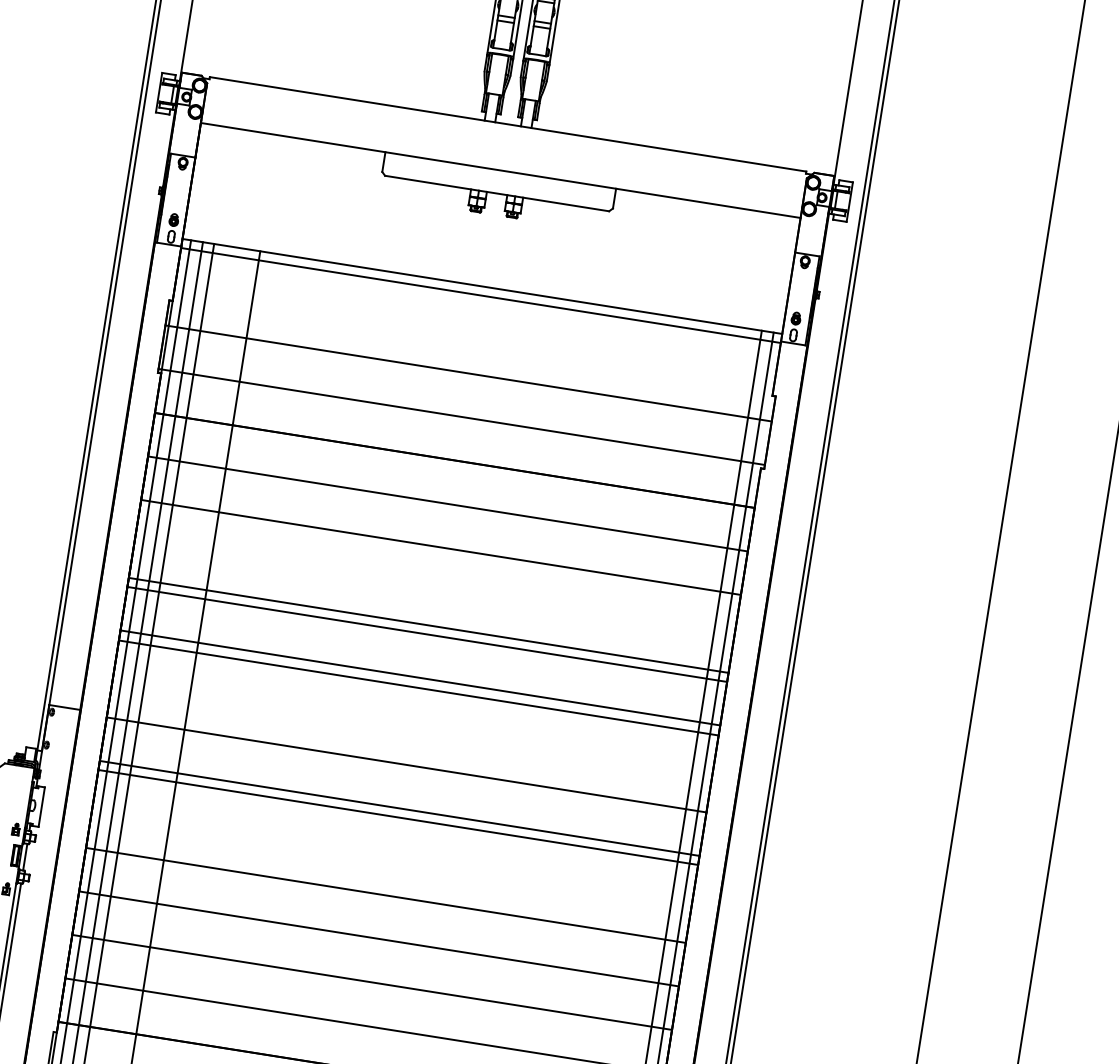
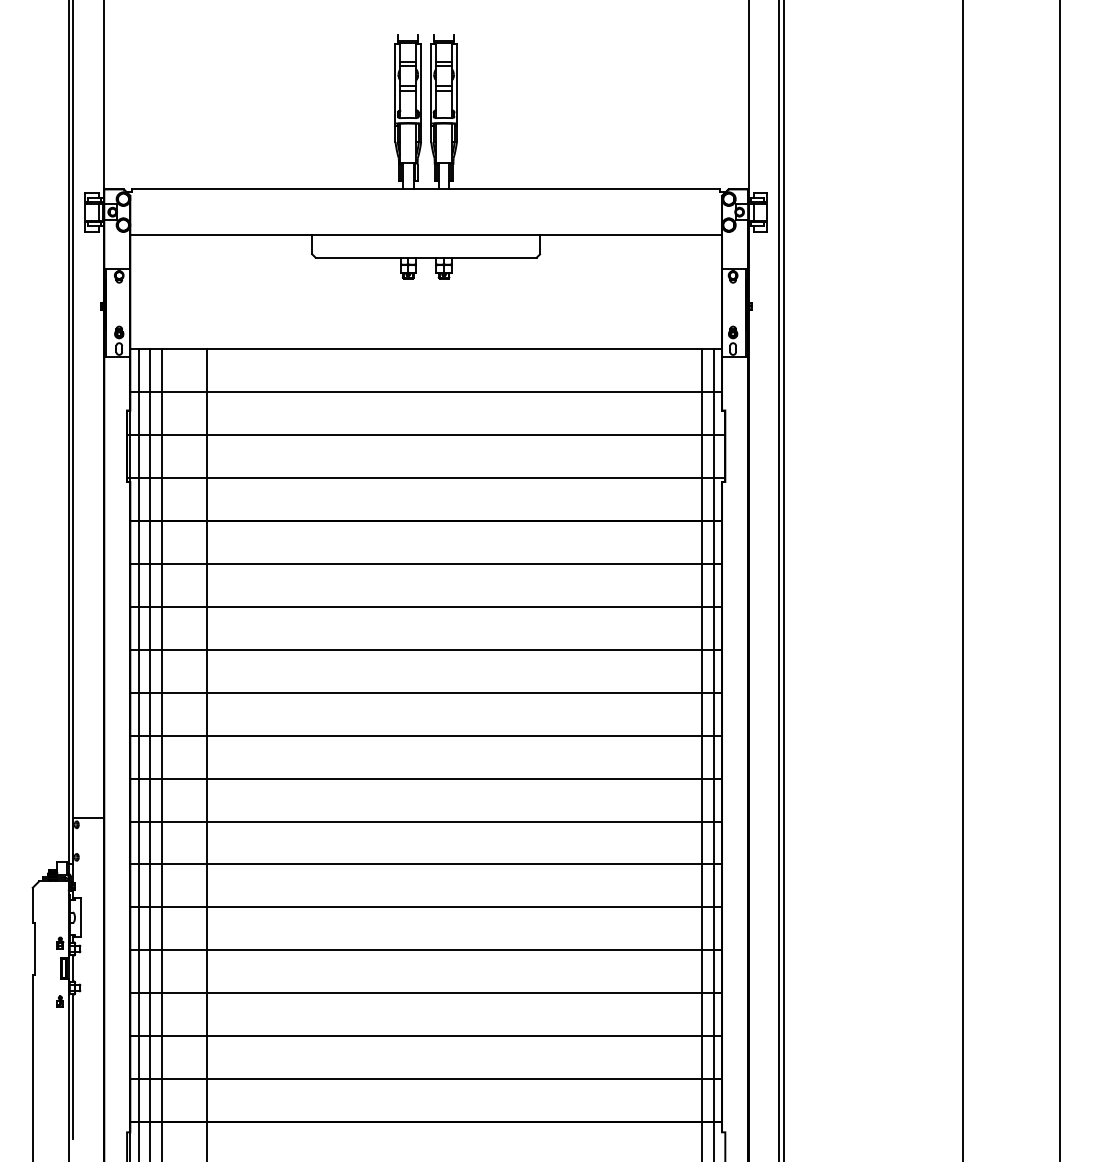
line: (481, 295) -> (426, 392), moved
line: (429, 625) -> (426, 649), moved
line: (419, 687) -> (426, 778), moved
line: (398, 817) -> (426, 907), moved

